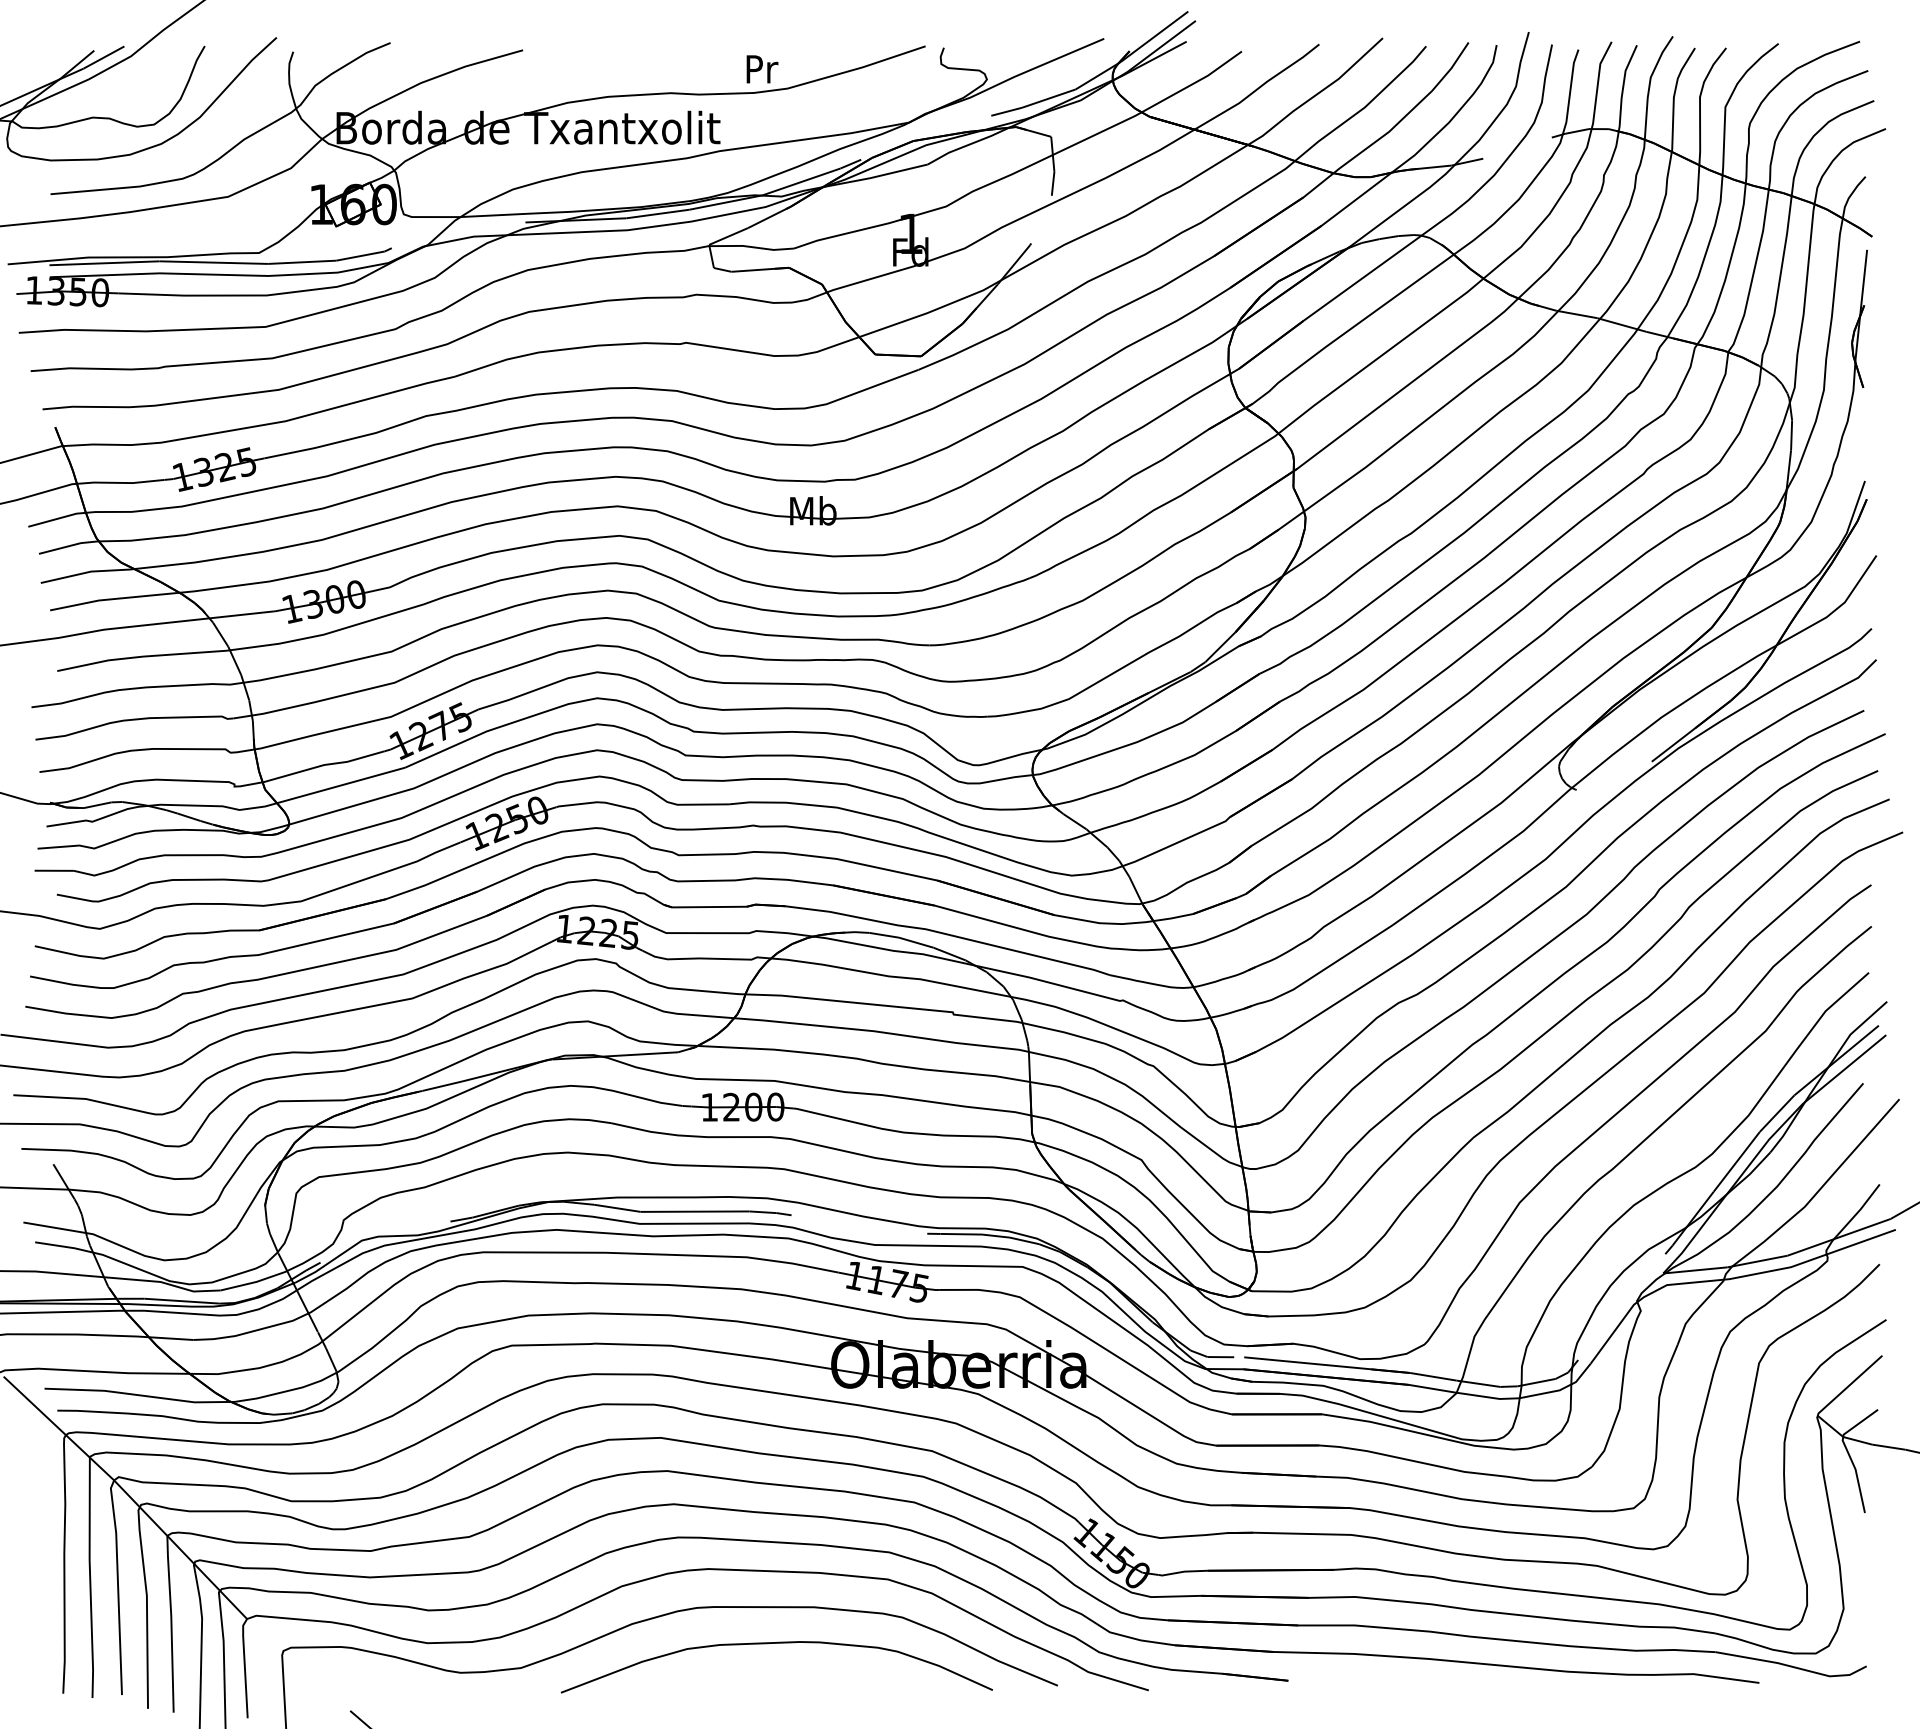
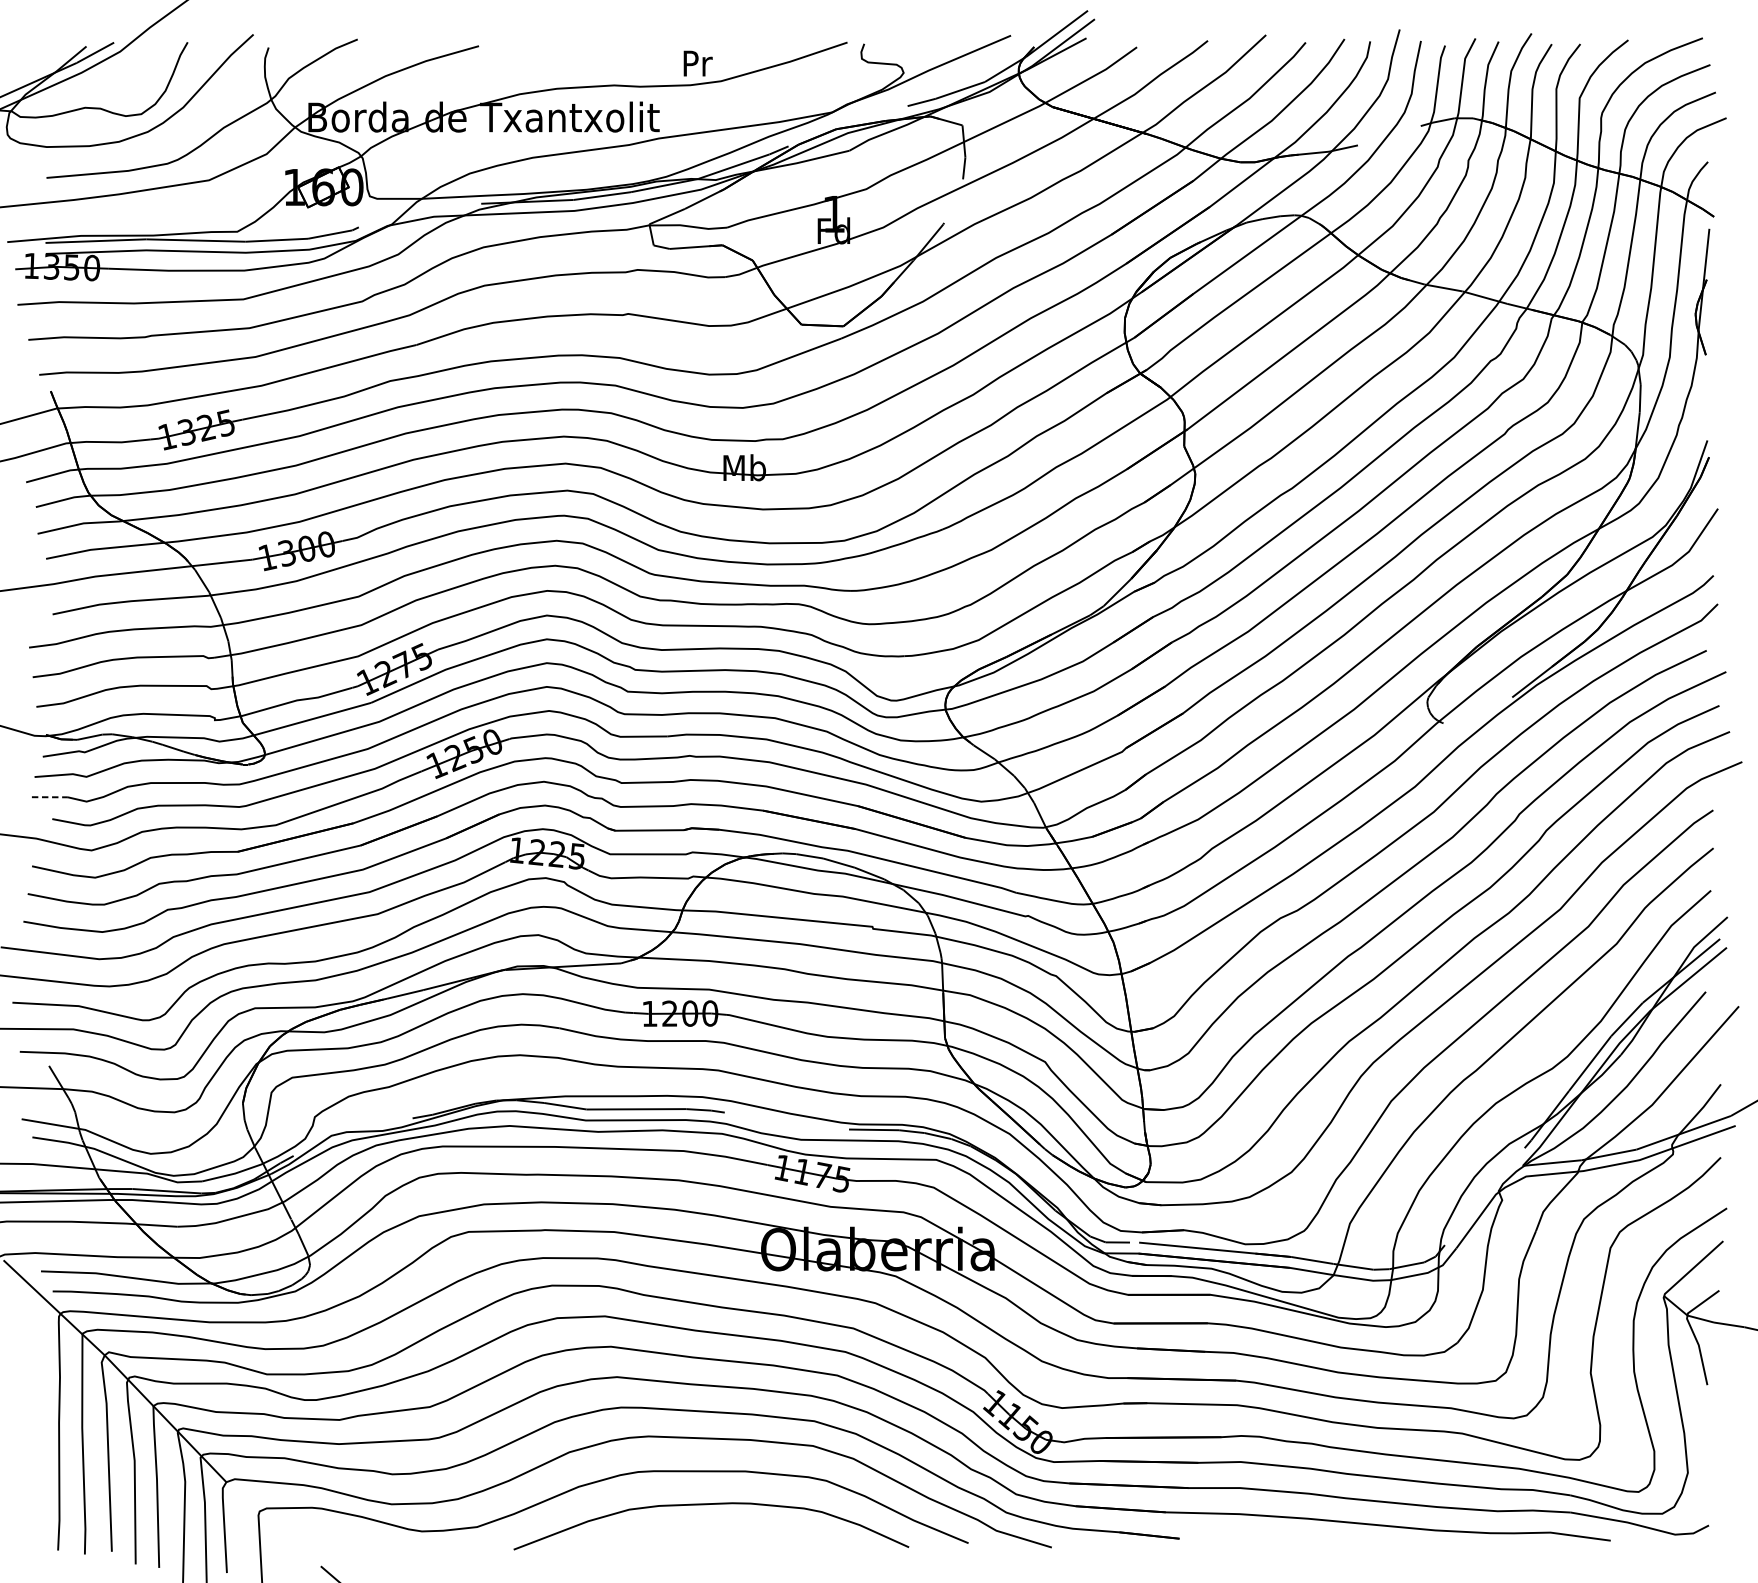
line: (54, 870) -> (50, 796), solid -> dashed

